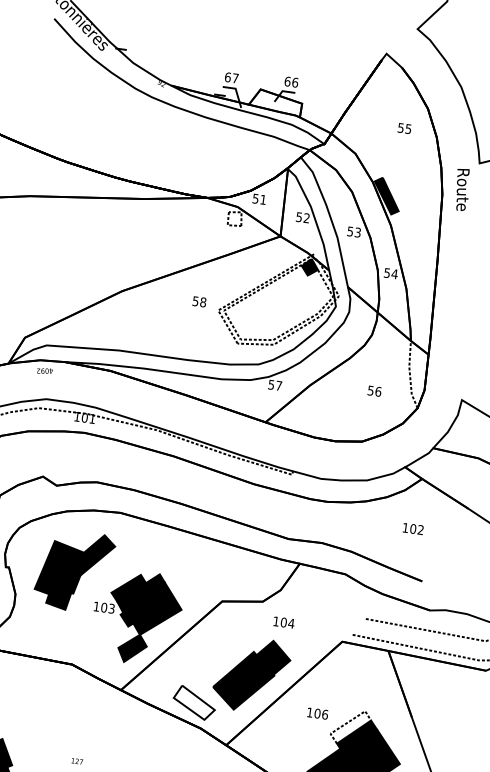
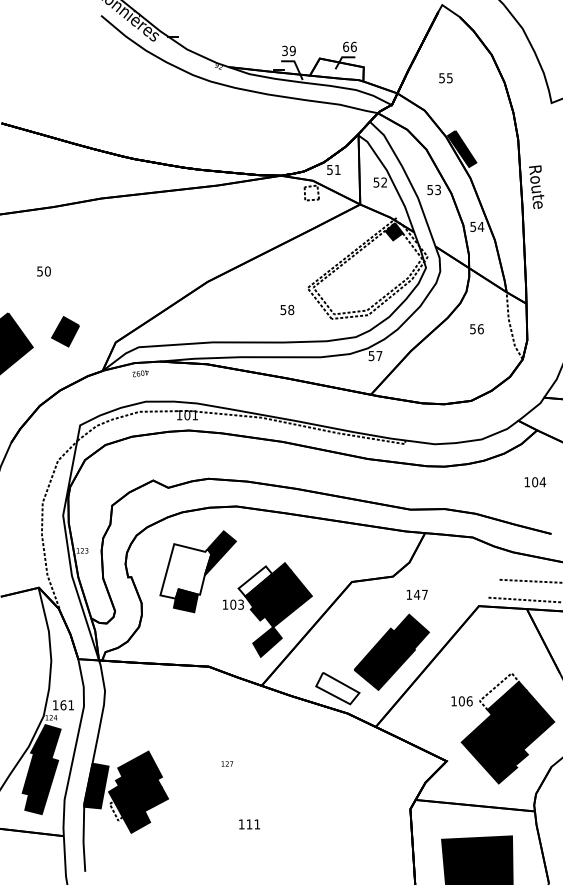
text: (231, 77) -> (288, 50), 67 -> 39
text: (404, 128) -> (445, 78), moved
text: (462, 189) -> (536, 186), moved
text: (199, 302) -> (287, 310), moved
text: (374, 391) -> (476, 329), moved
text: (420, 530) -> (542, 482), 102 -> 104
fill: (62, 569) -> (185, 571), removed
fill: (128, 588) -> (255, 581), removed
text: (287, 622) -> (420, 594), 104 -> 147
text: (317, 713) -> (461, 701), moved

